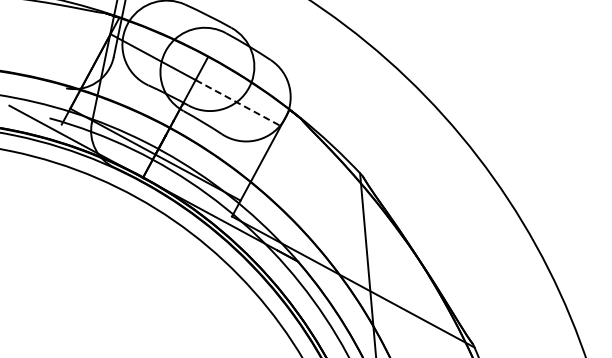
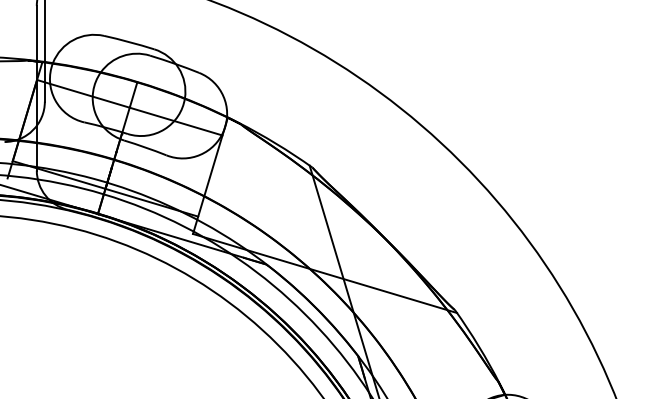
line: (238, 103) -> (176, 121), dashed -> solid

